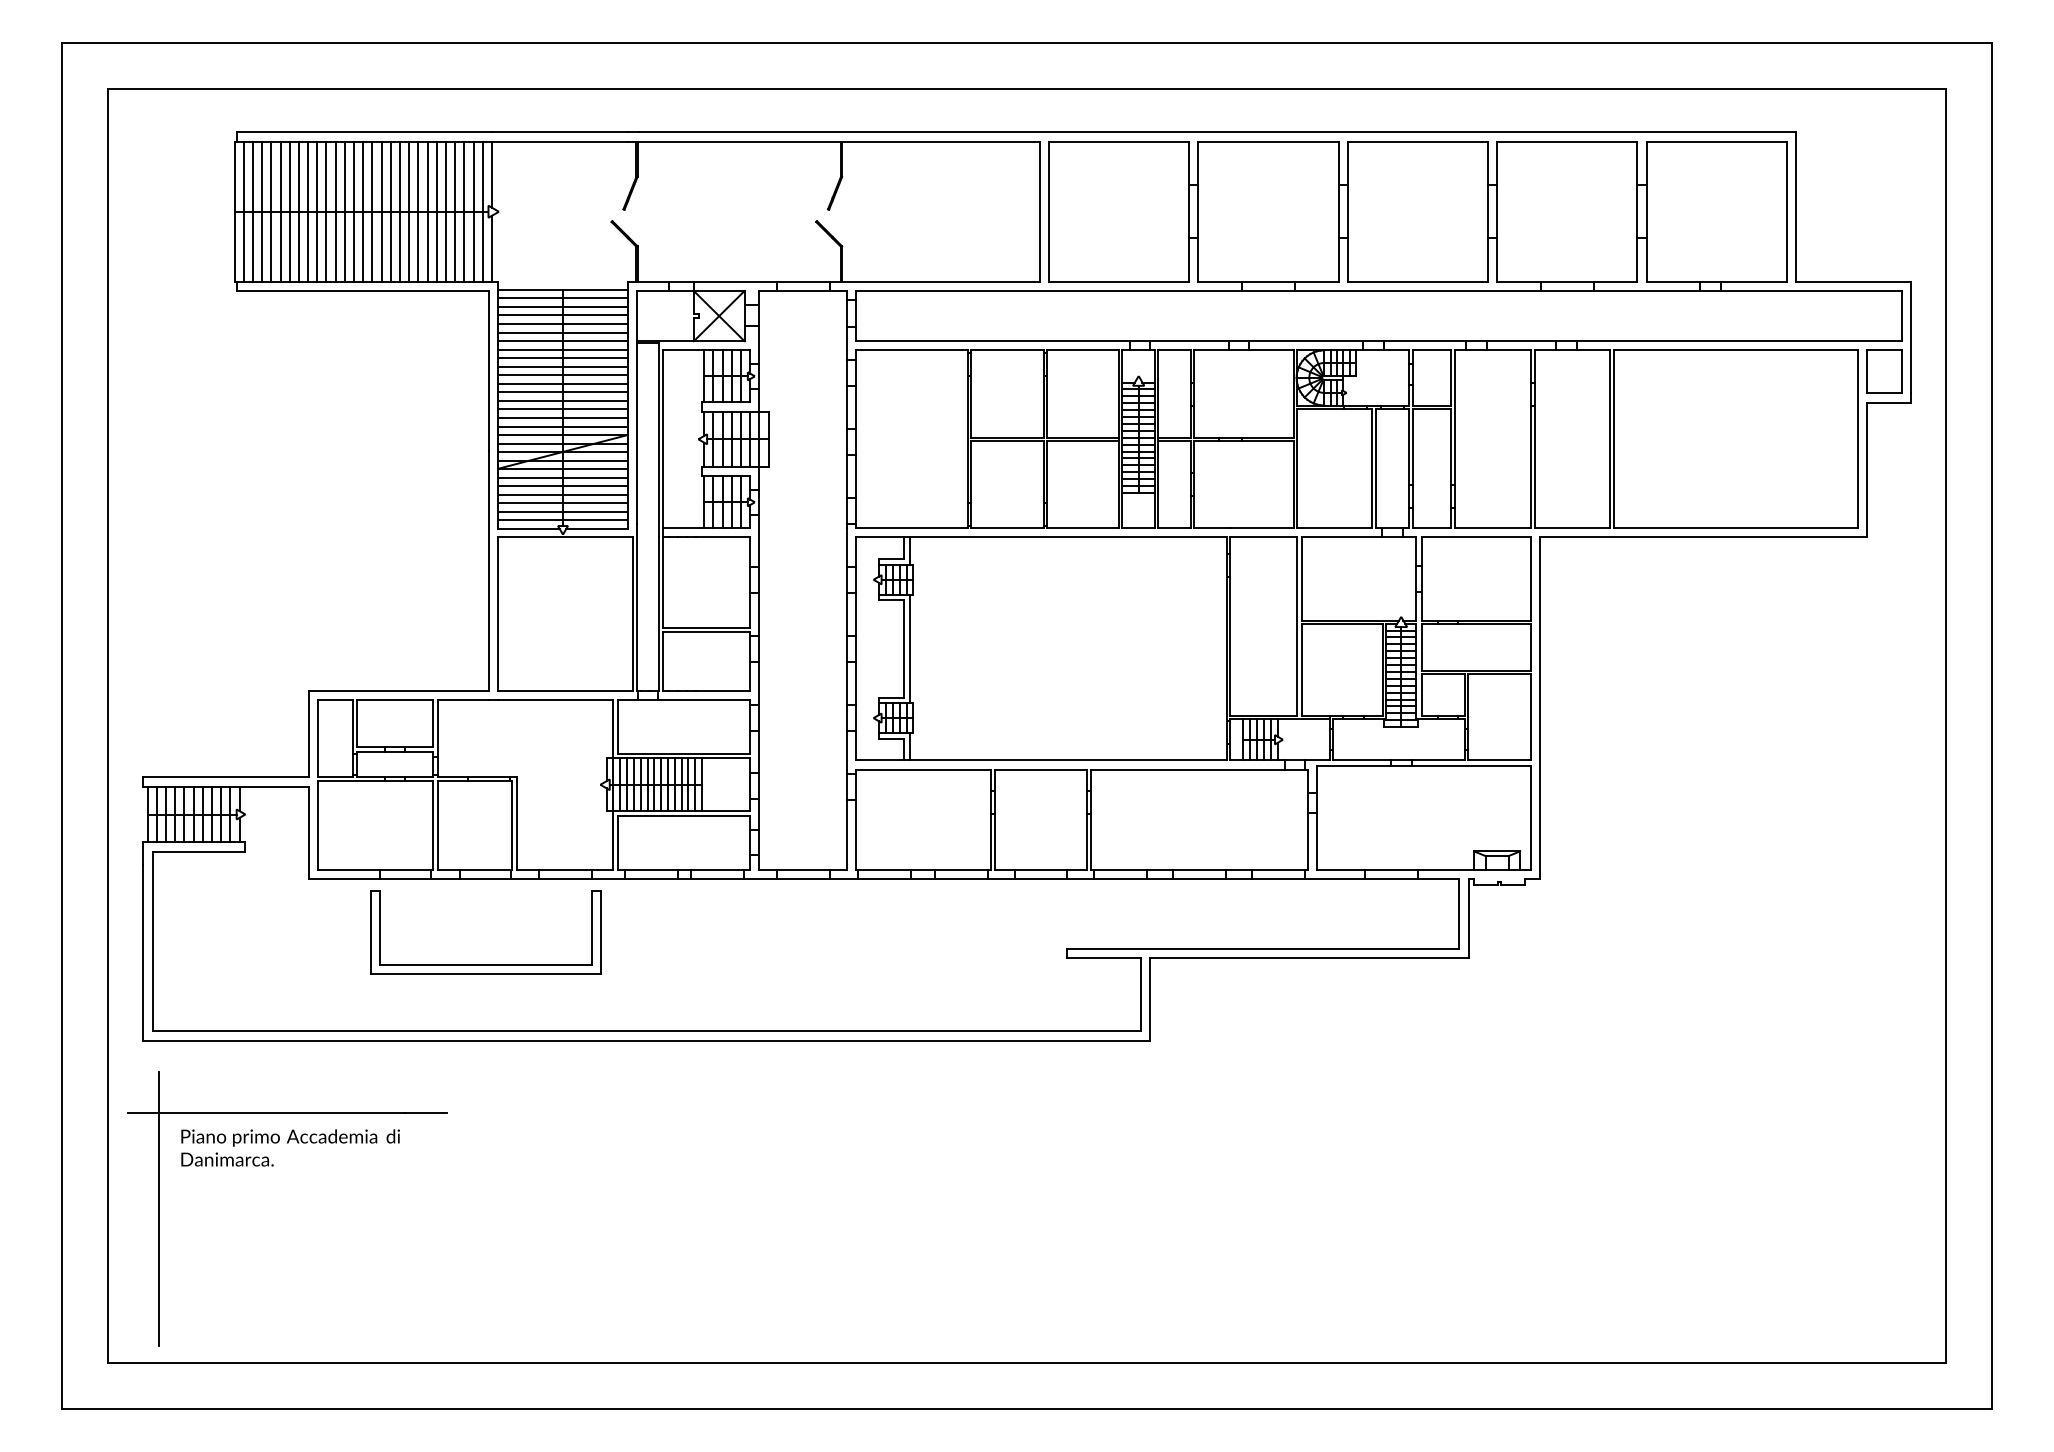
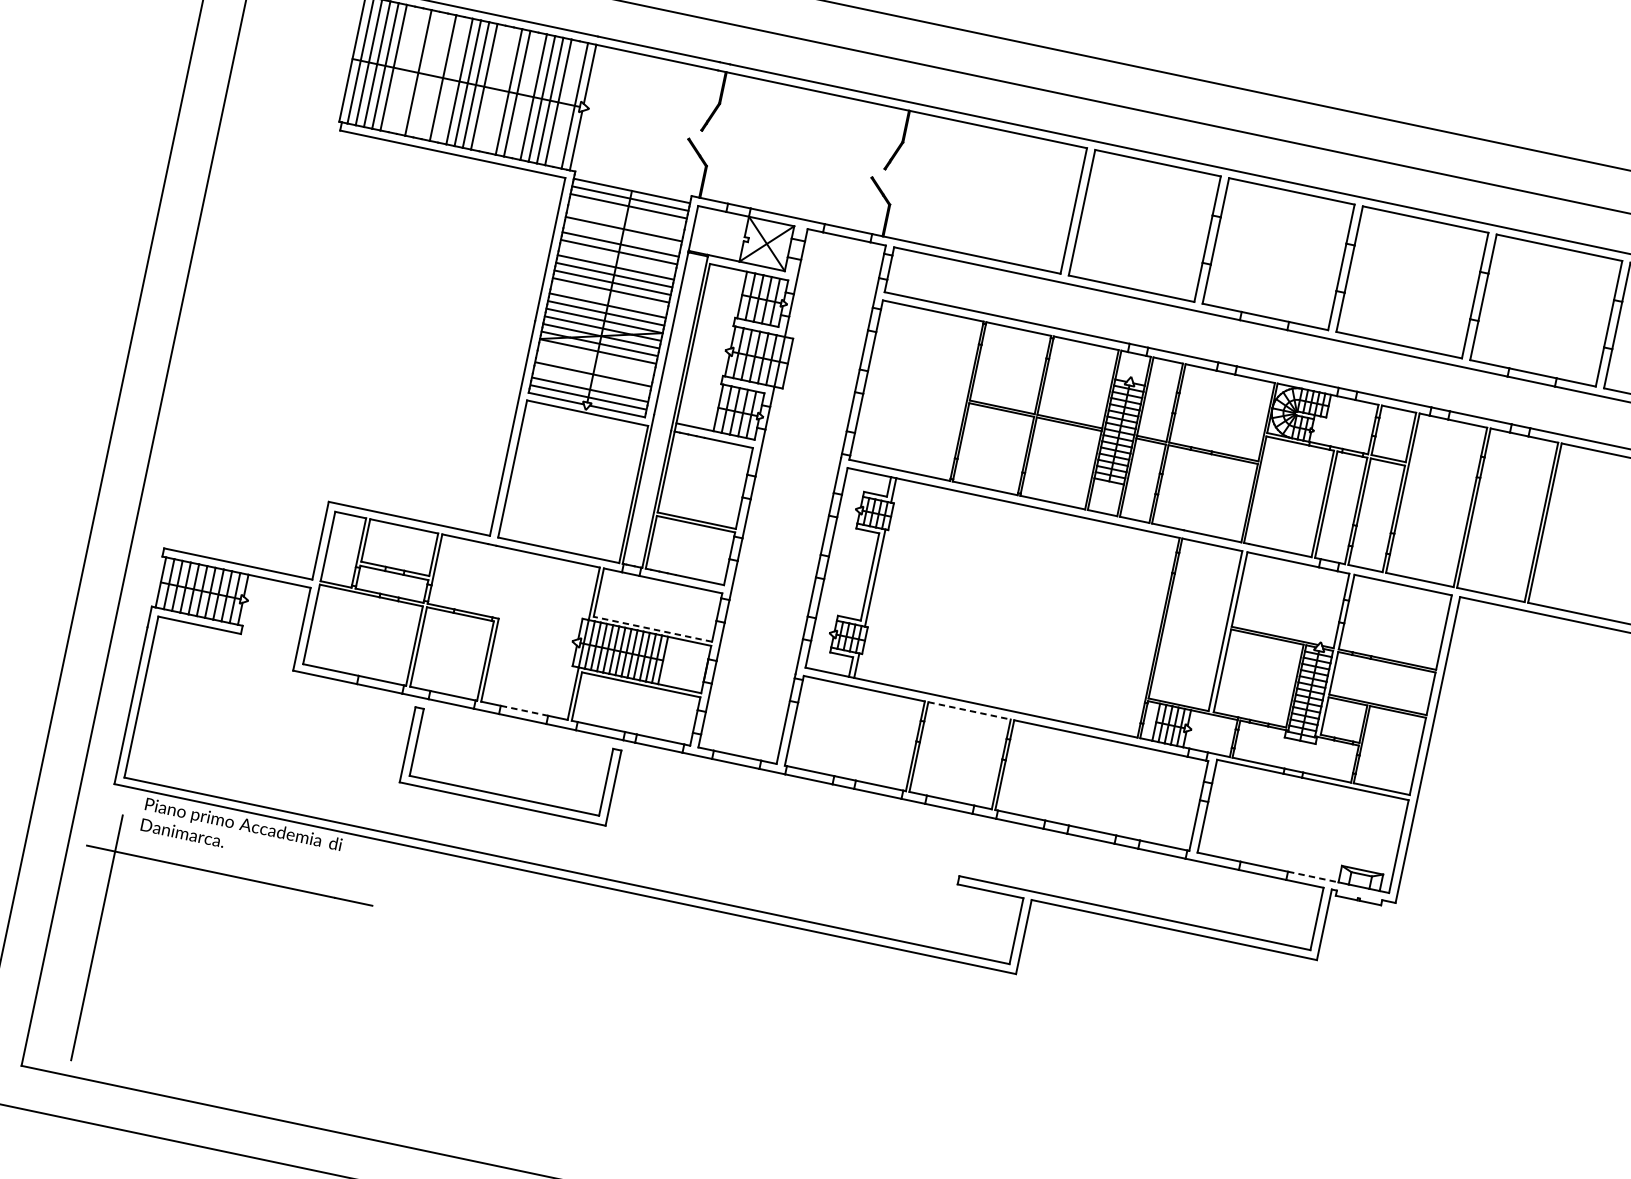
line: (289, 211) -> (401, 69), removed
line: (298, 211) -> (409, 70), removed
line: (317, 211) -> (426, 74), removed
line: (326, 211) -> (434, 76), removed
line: (344, 211) -> (451, 79), removed
line: (390, 211) -> (492, 88), removed
line: (400, 211) -> (501, 90), removed
line: (427, 211) -> (525, 95), removed
line: (473, 211) -> (566, 103), removed
line: (562, 315) -> (626, 213), removed
line: (562, 324) -> (624, 221), removed
line: (562, 341) -> (621, 237), removed
line: (562, 366) -> (617, 259), removed
line: (562, 409) -> (608, 297), removed
line: (562, 477) -> (596, 358), removed
line: (562, 486) -> (594, 366), removed
line: (562, 503) -> (591, 382), removed
line: (683, 753) -> (652, 628), solid -> dashed
line: (1041, 769) -> (969, 710), solid -> dashed
line: (565, 869) -> (524, 710), solid -> dashed
line: (1446, 869) -> (1313, 876), solid -> dashed
part: (485, 964) -> (504, 795), moved
text: (290, 1147) -> (241, 834), moved

